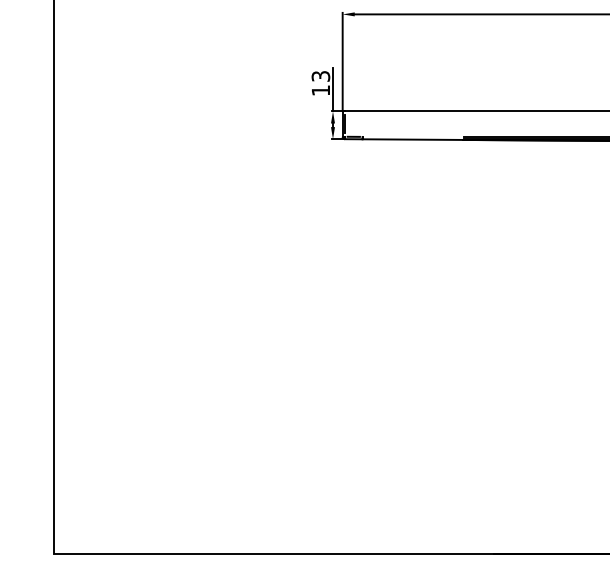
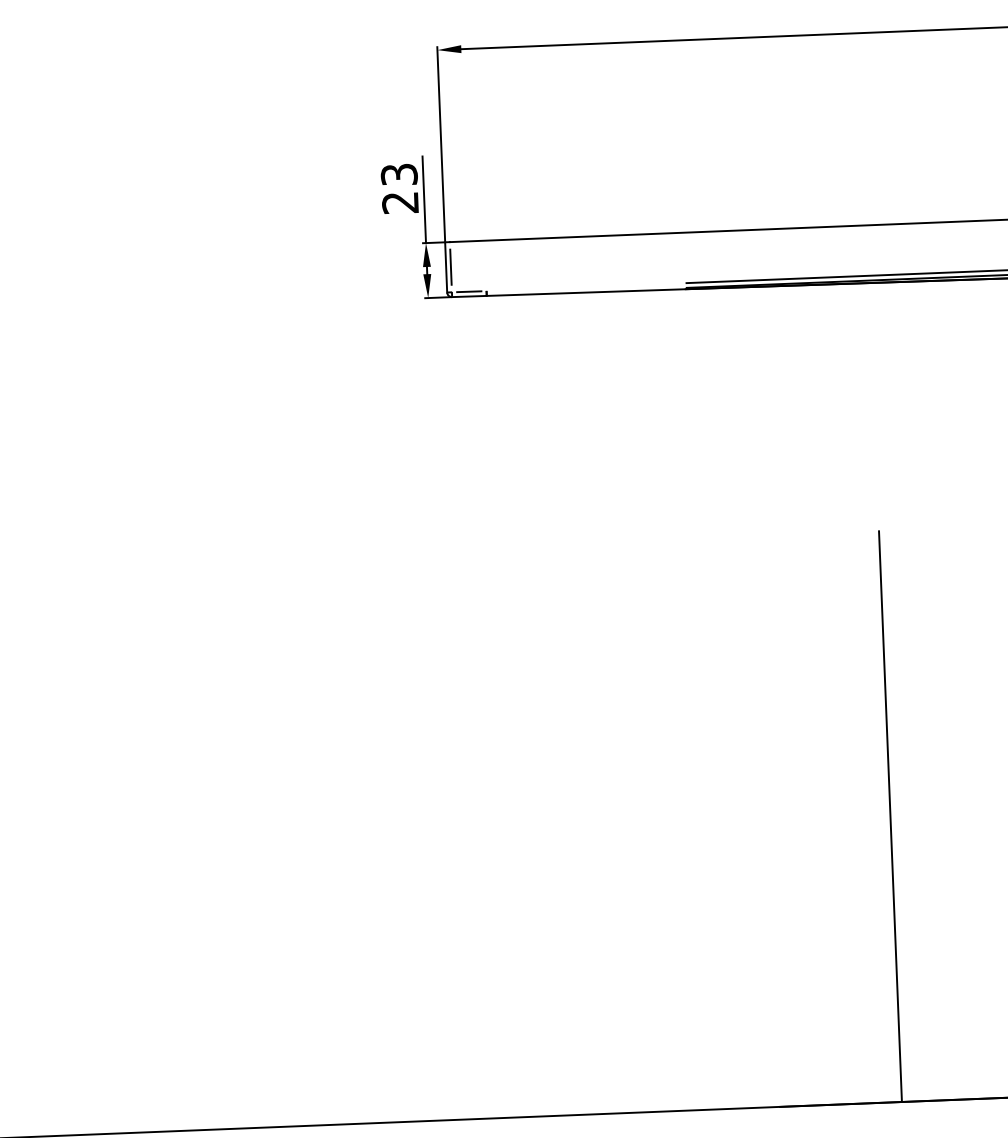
text: (320, 90) -> (399, 202), 13 -> 23
line: (555, 409) -> (890, 815), added

